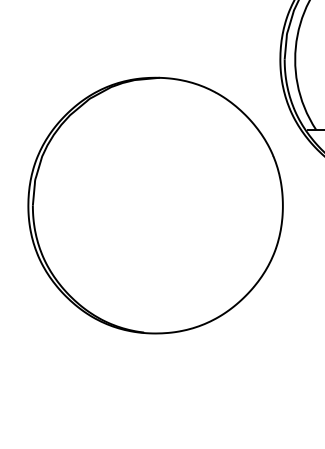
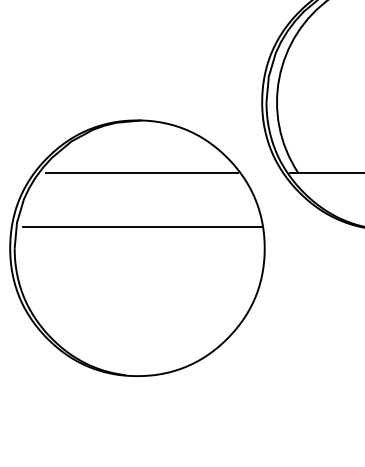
line: (160, 129) -> (142, 172), added
line: (160, 184) -> (142, 227), added

